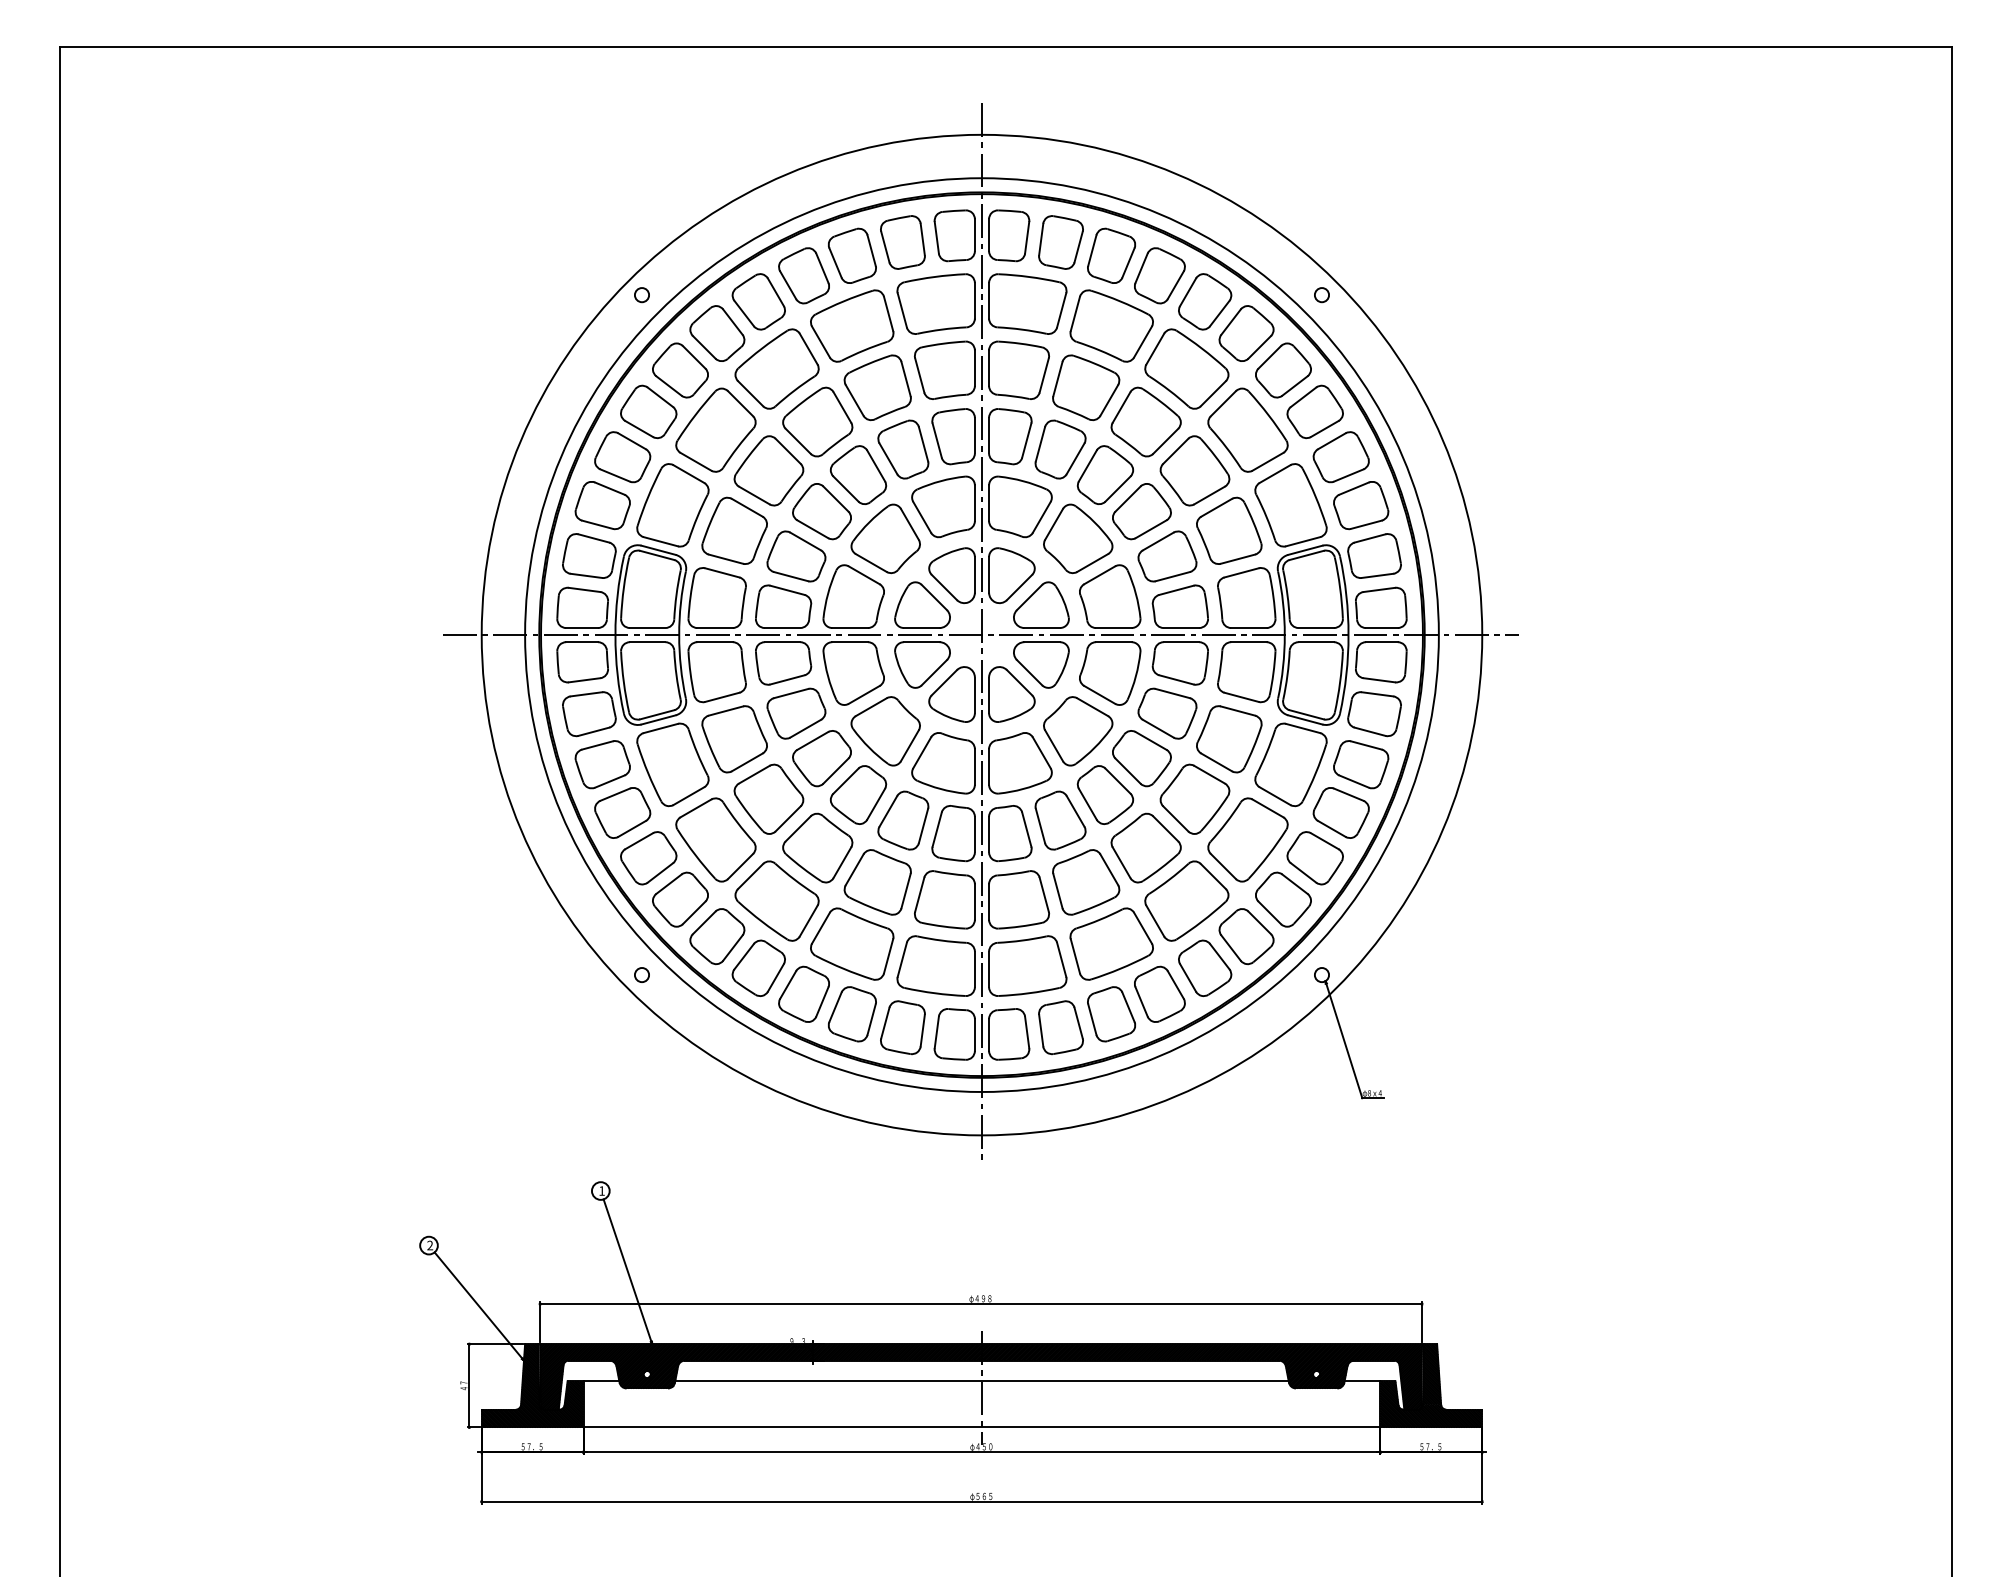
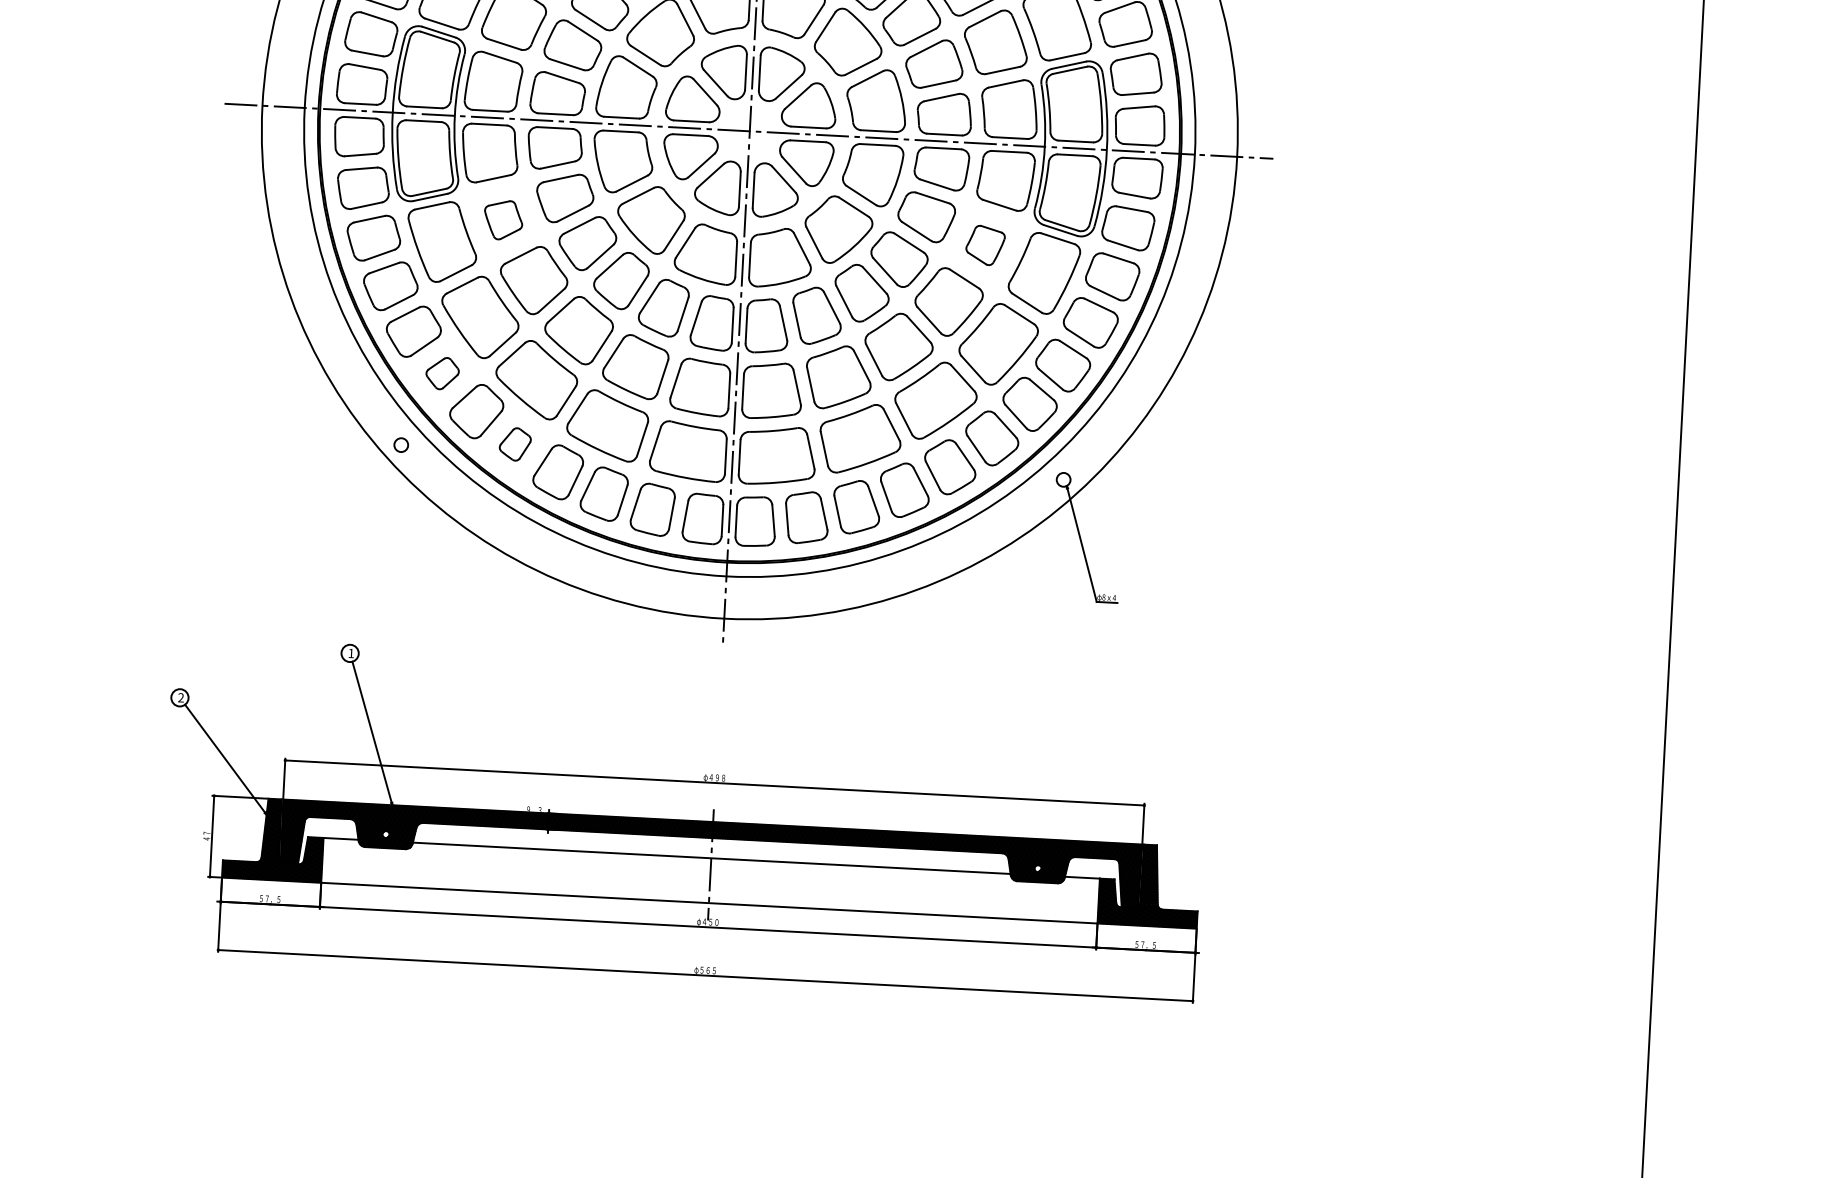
part: (734, 739) -> (503, 220), size x0.6
part: (1229, 739) -> (985, 245), size x0.6
part: (680, 899) -> (442, 373), size x0.6
part: (758, 967) -> (515, 443), size x0.6

